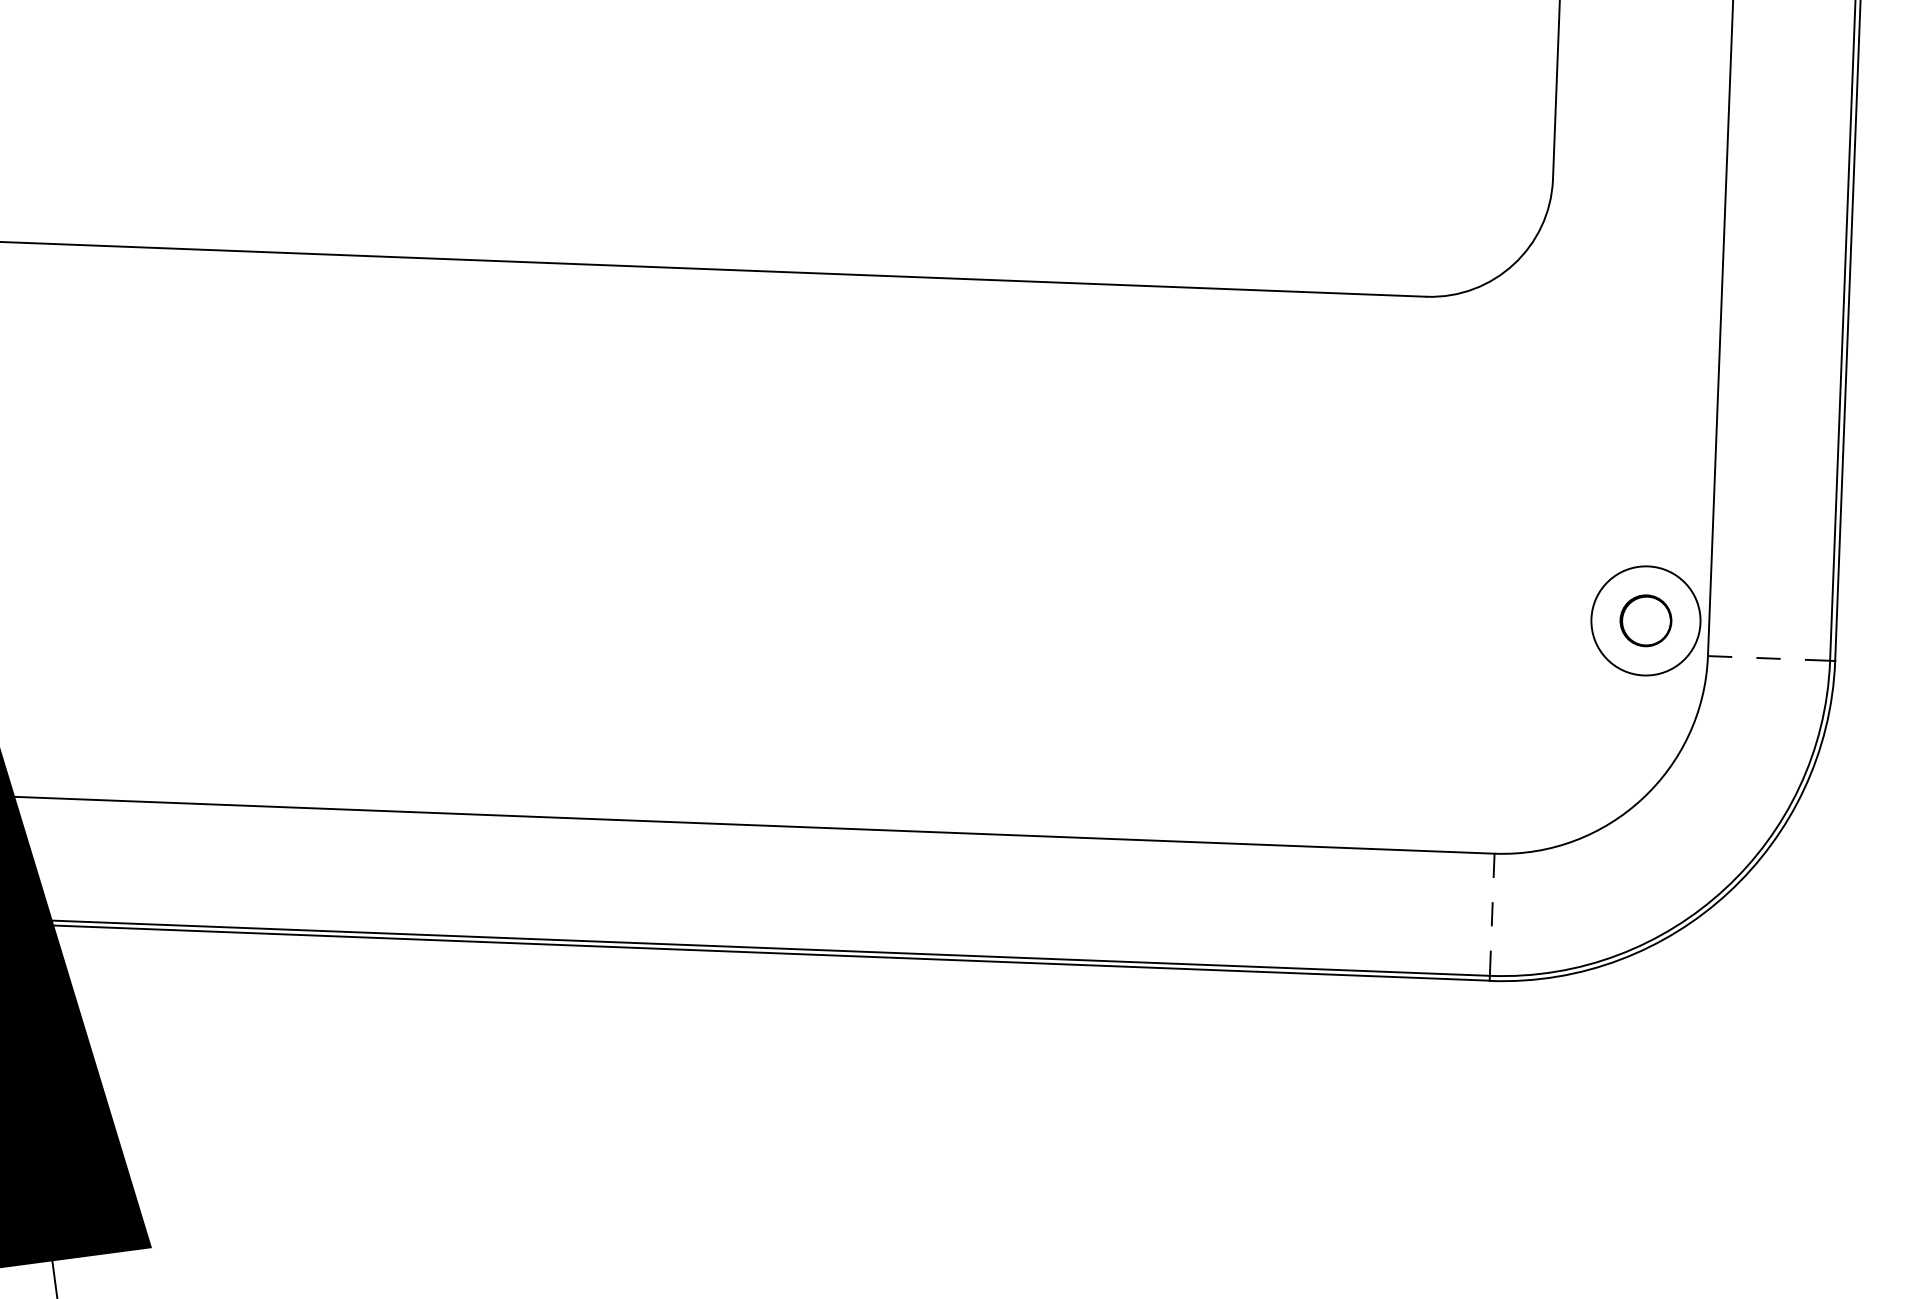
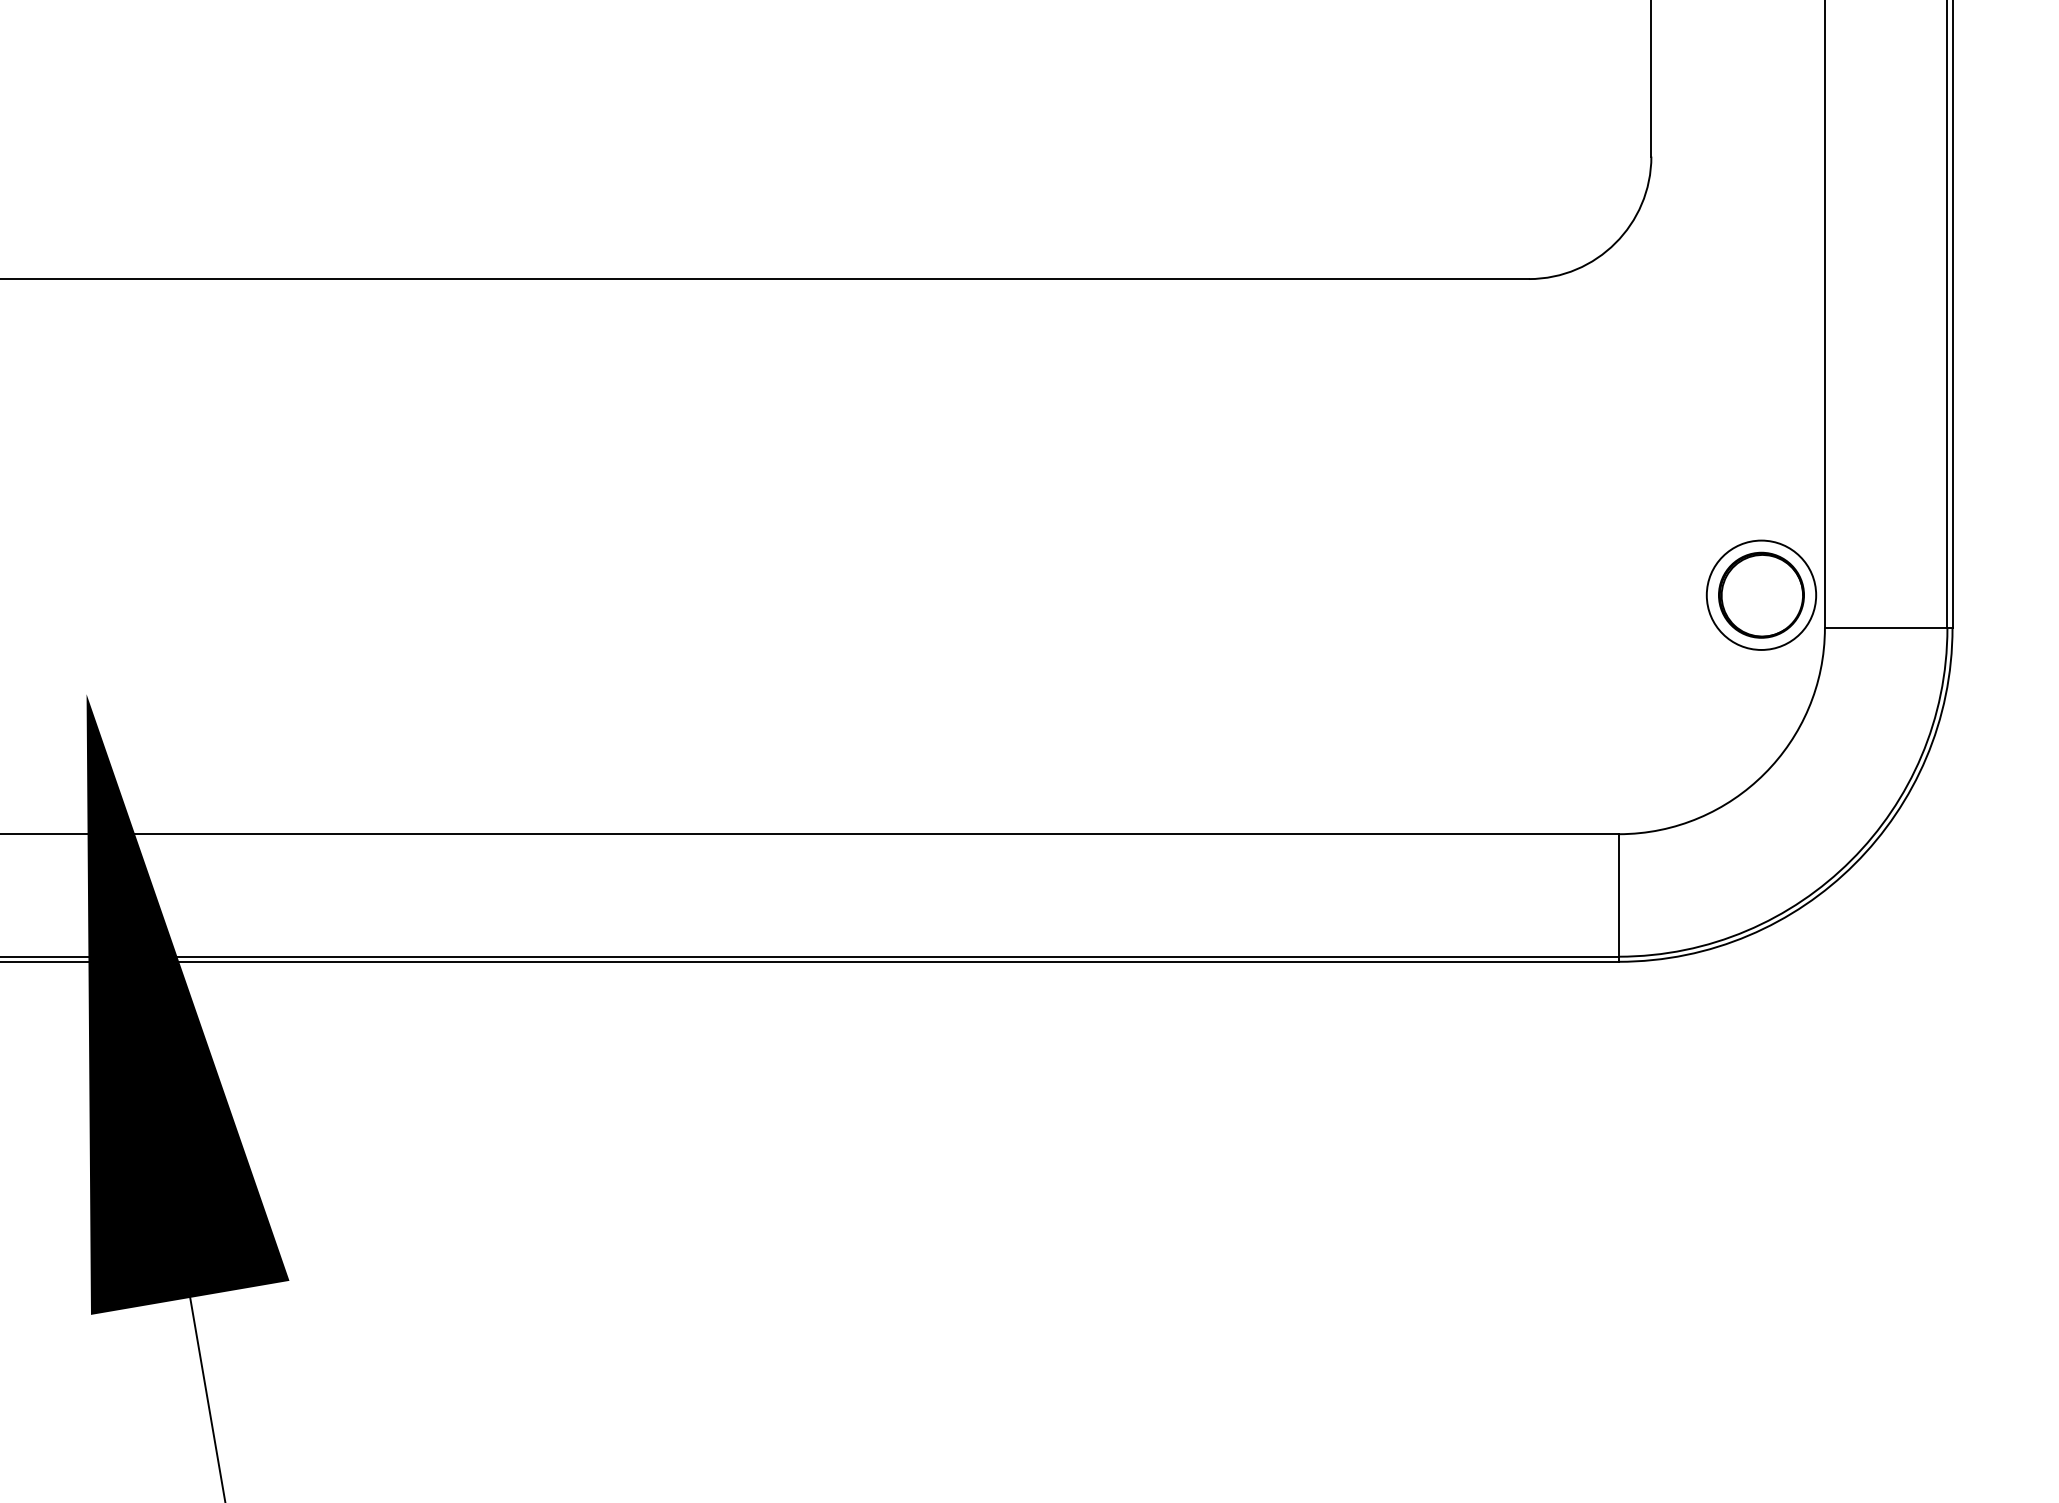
part: (1646, 620) -> (1761, 594), size x1.67
line: (1769, 658) -> (1886, 628), dashed -> solid
line: (1491, 914) -> (1618, 895), dashed -> solid

